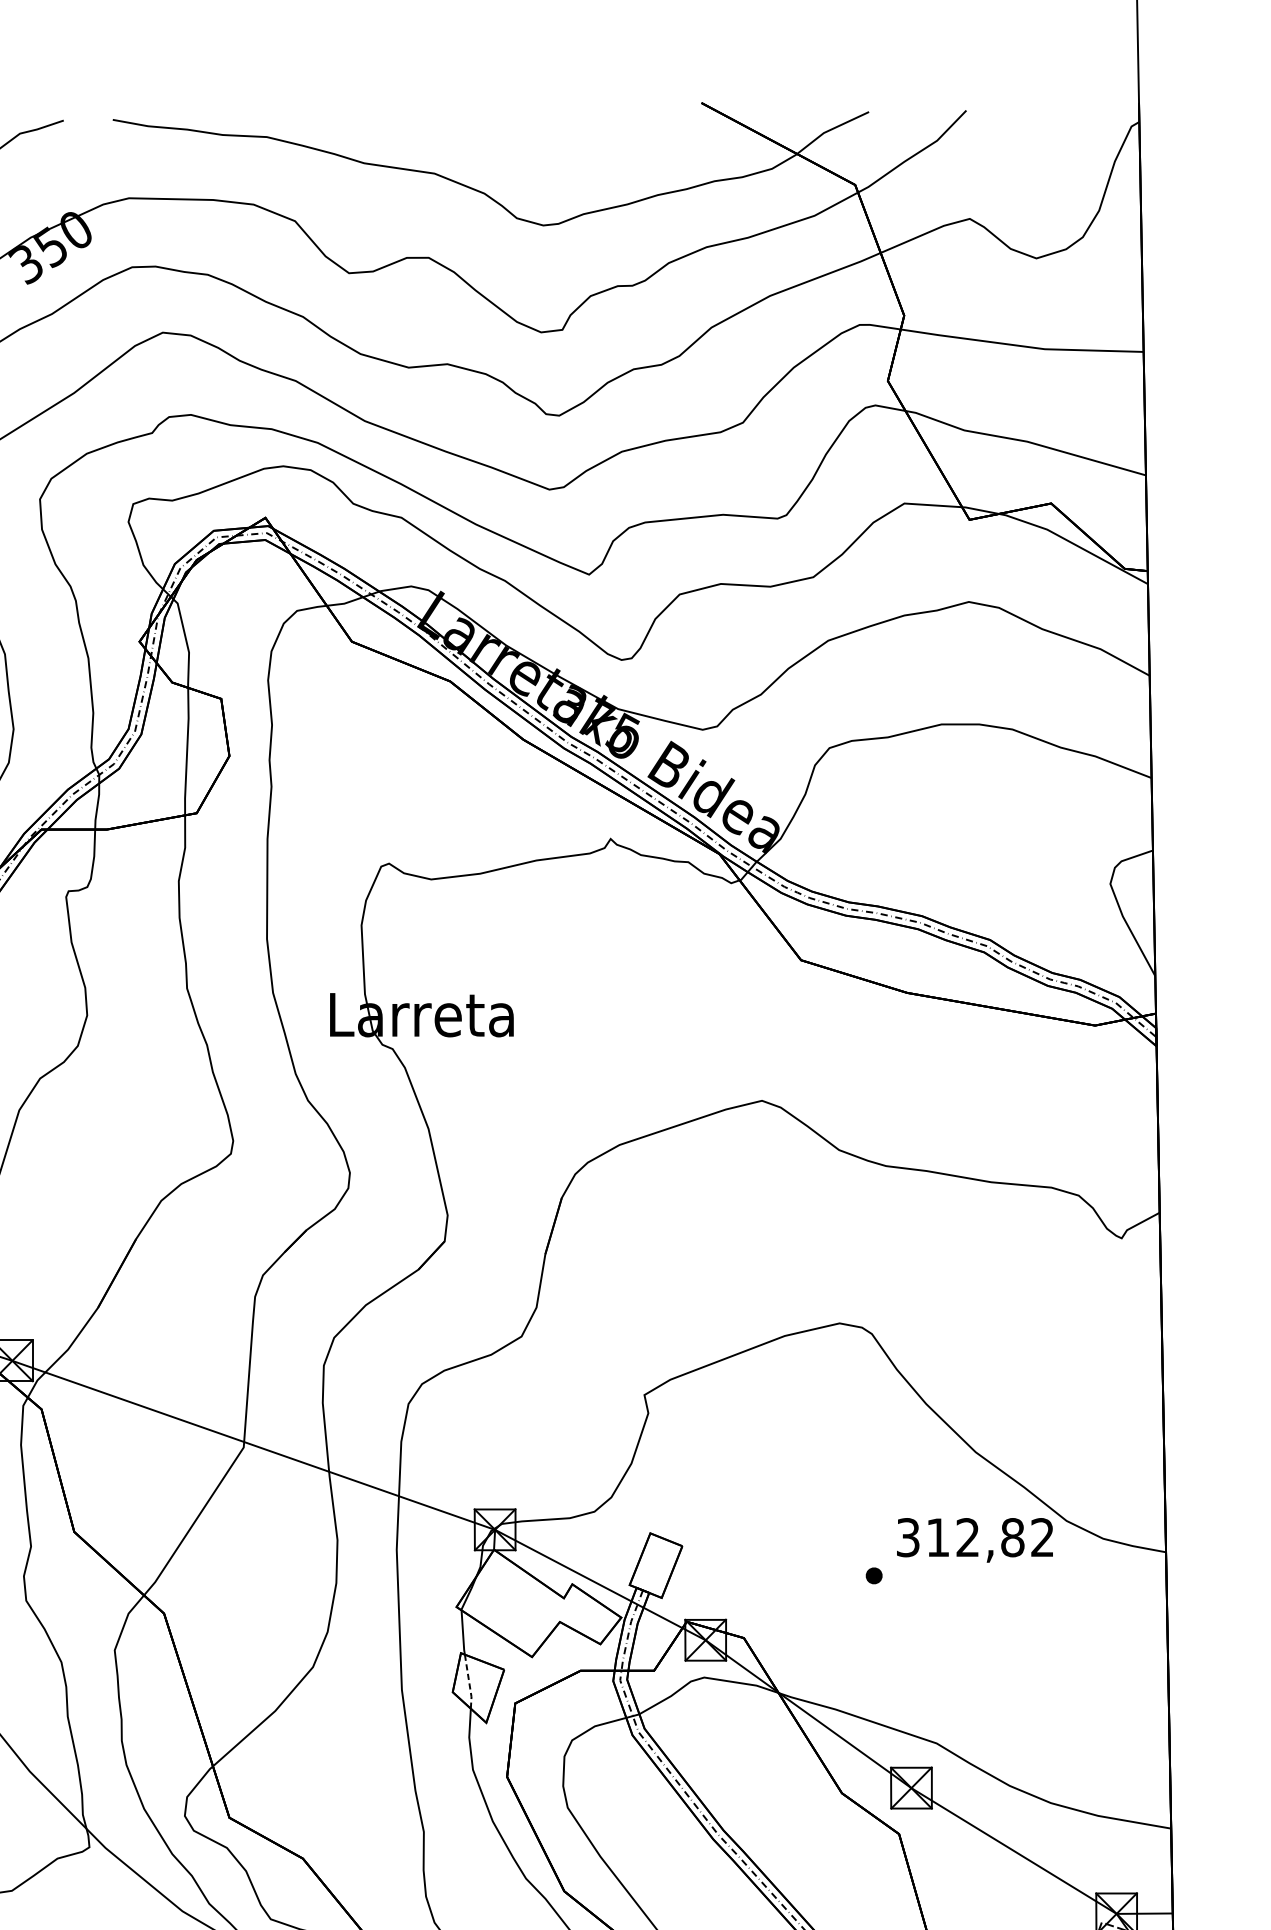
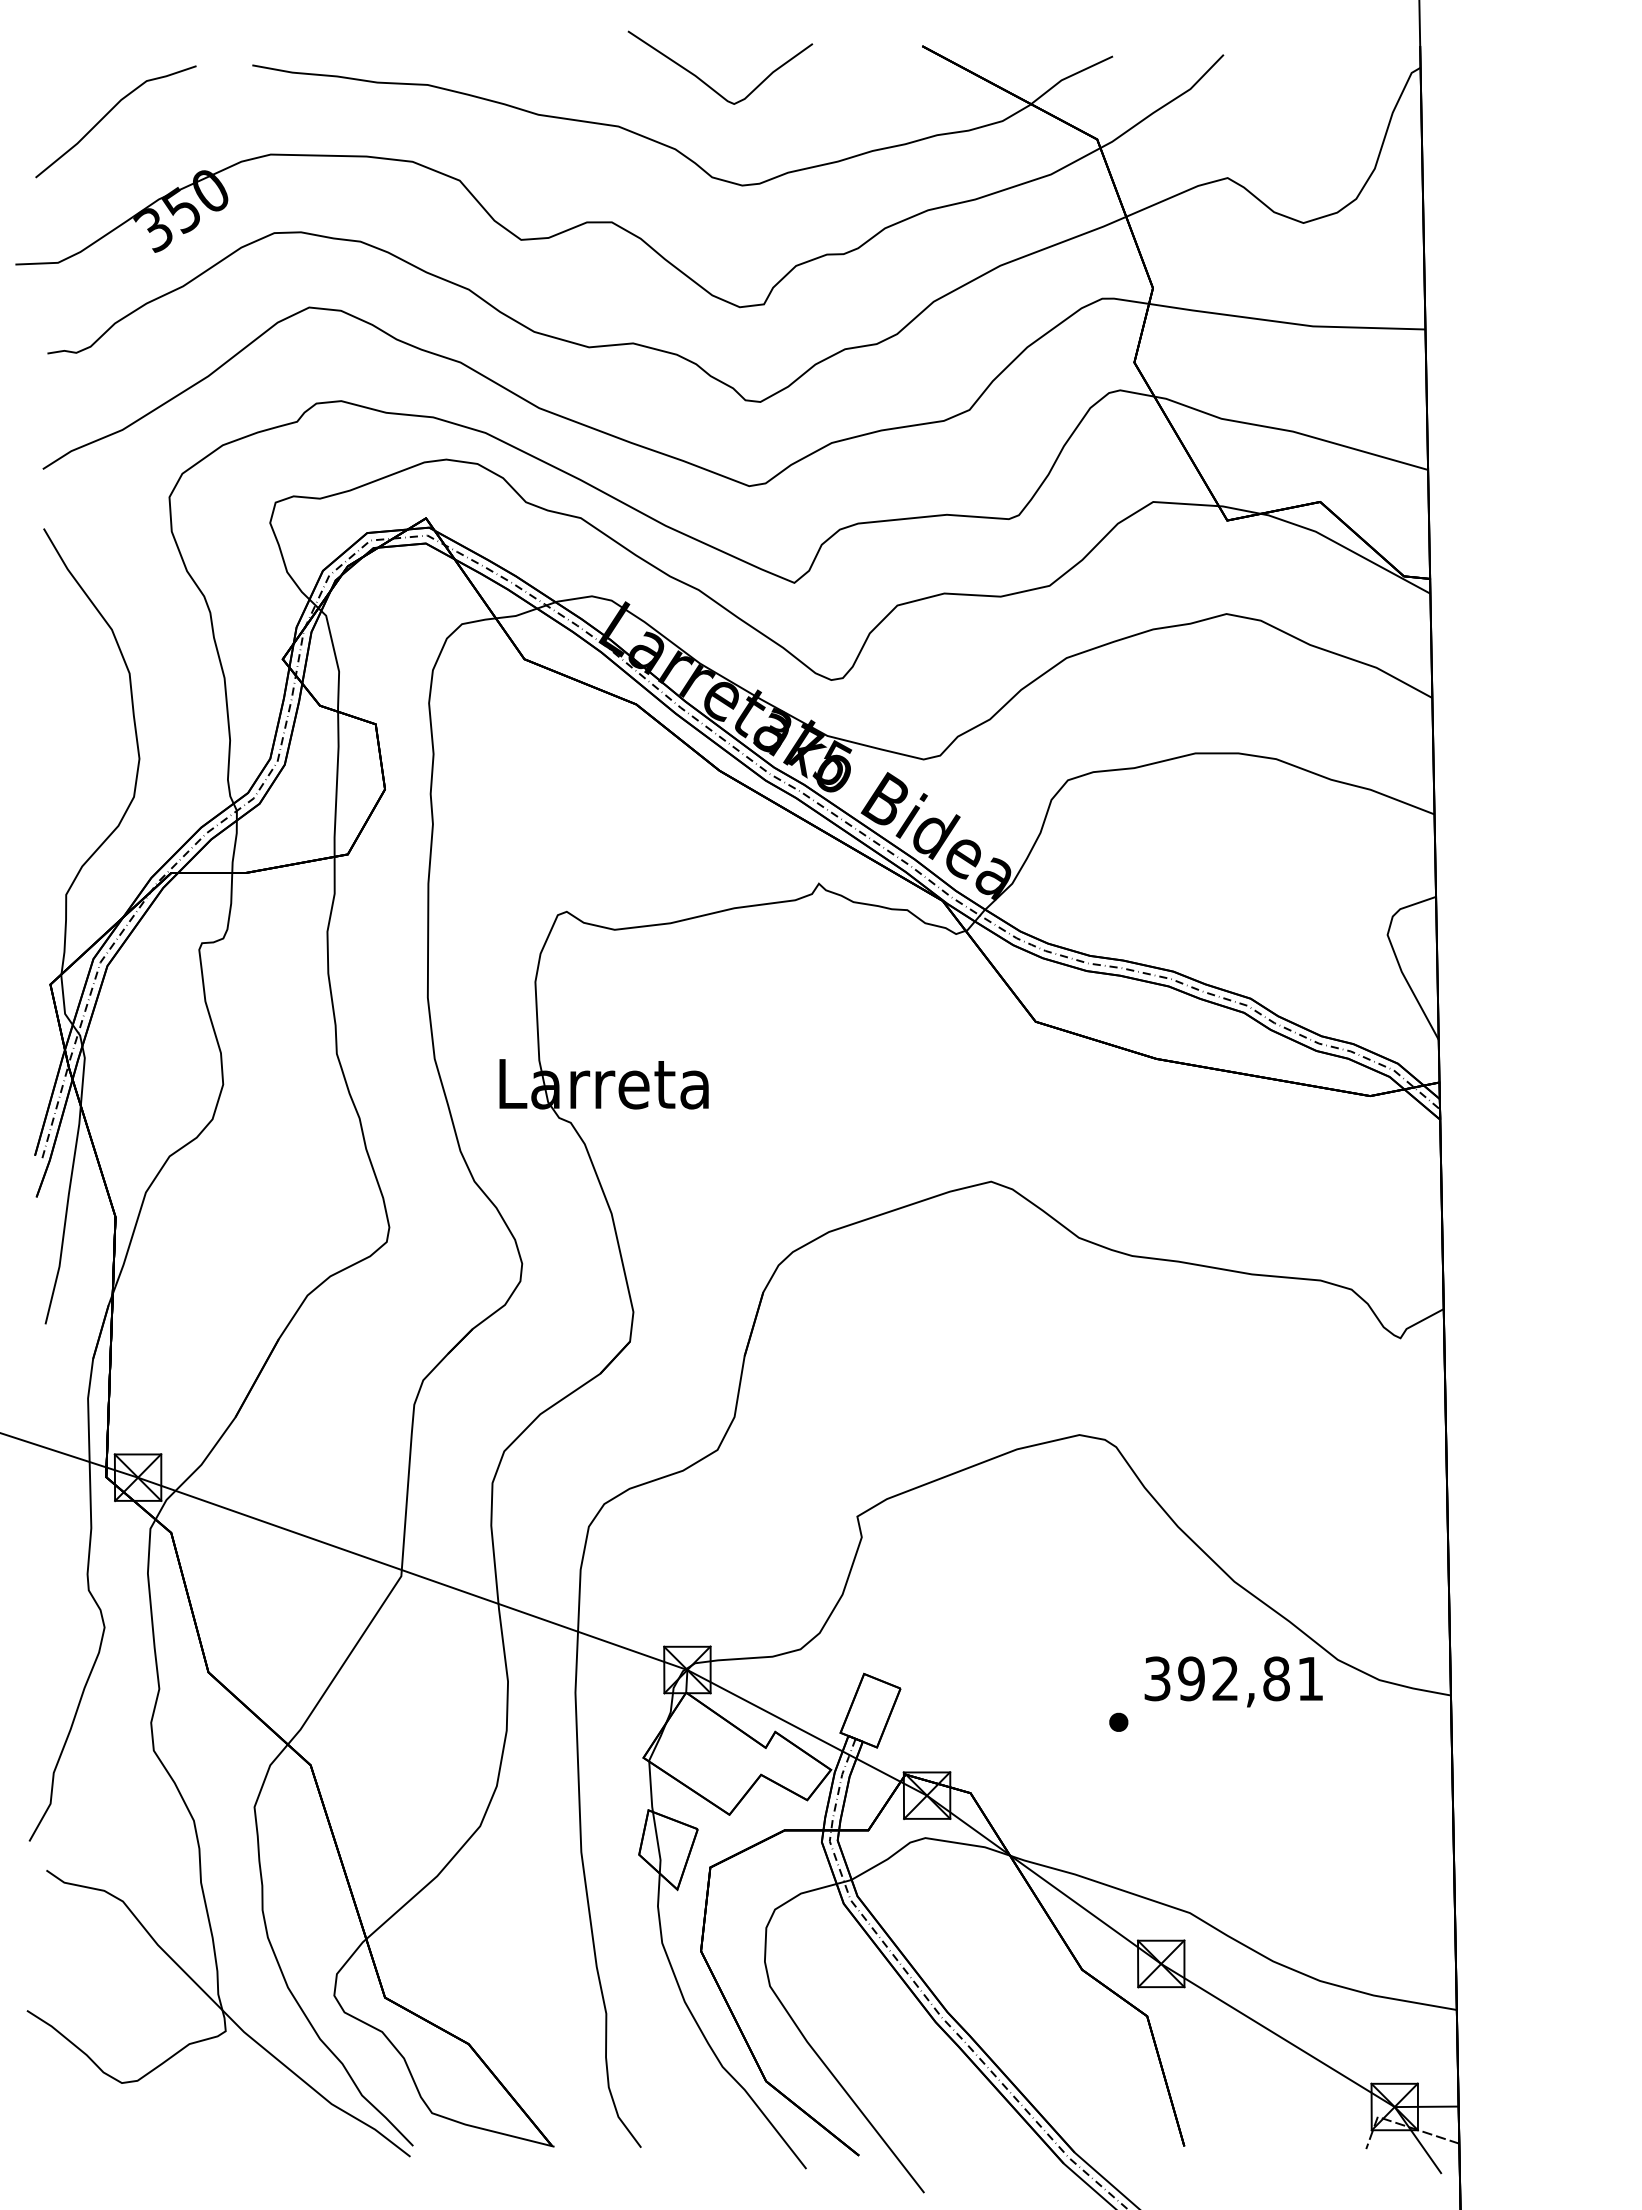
curve: (513, 136) -> (708, 84), added
text: (989, 1537) -> (1250, 1678), 312,82 -> 392,81
line: (468, 1682) -> (657, 1843), dashed -> solid

